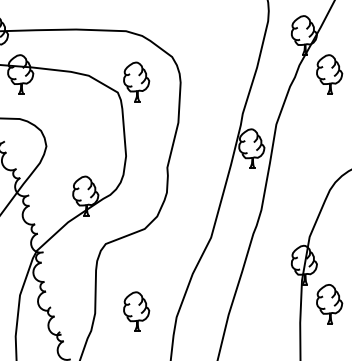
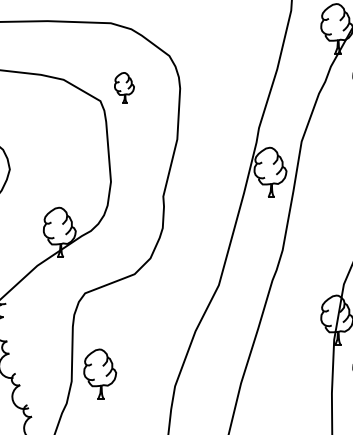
part: (136, 81) -> (124, 87), size x0.6
part: (136, 311) -> (100, 373), moved

